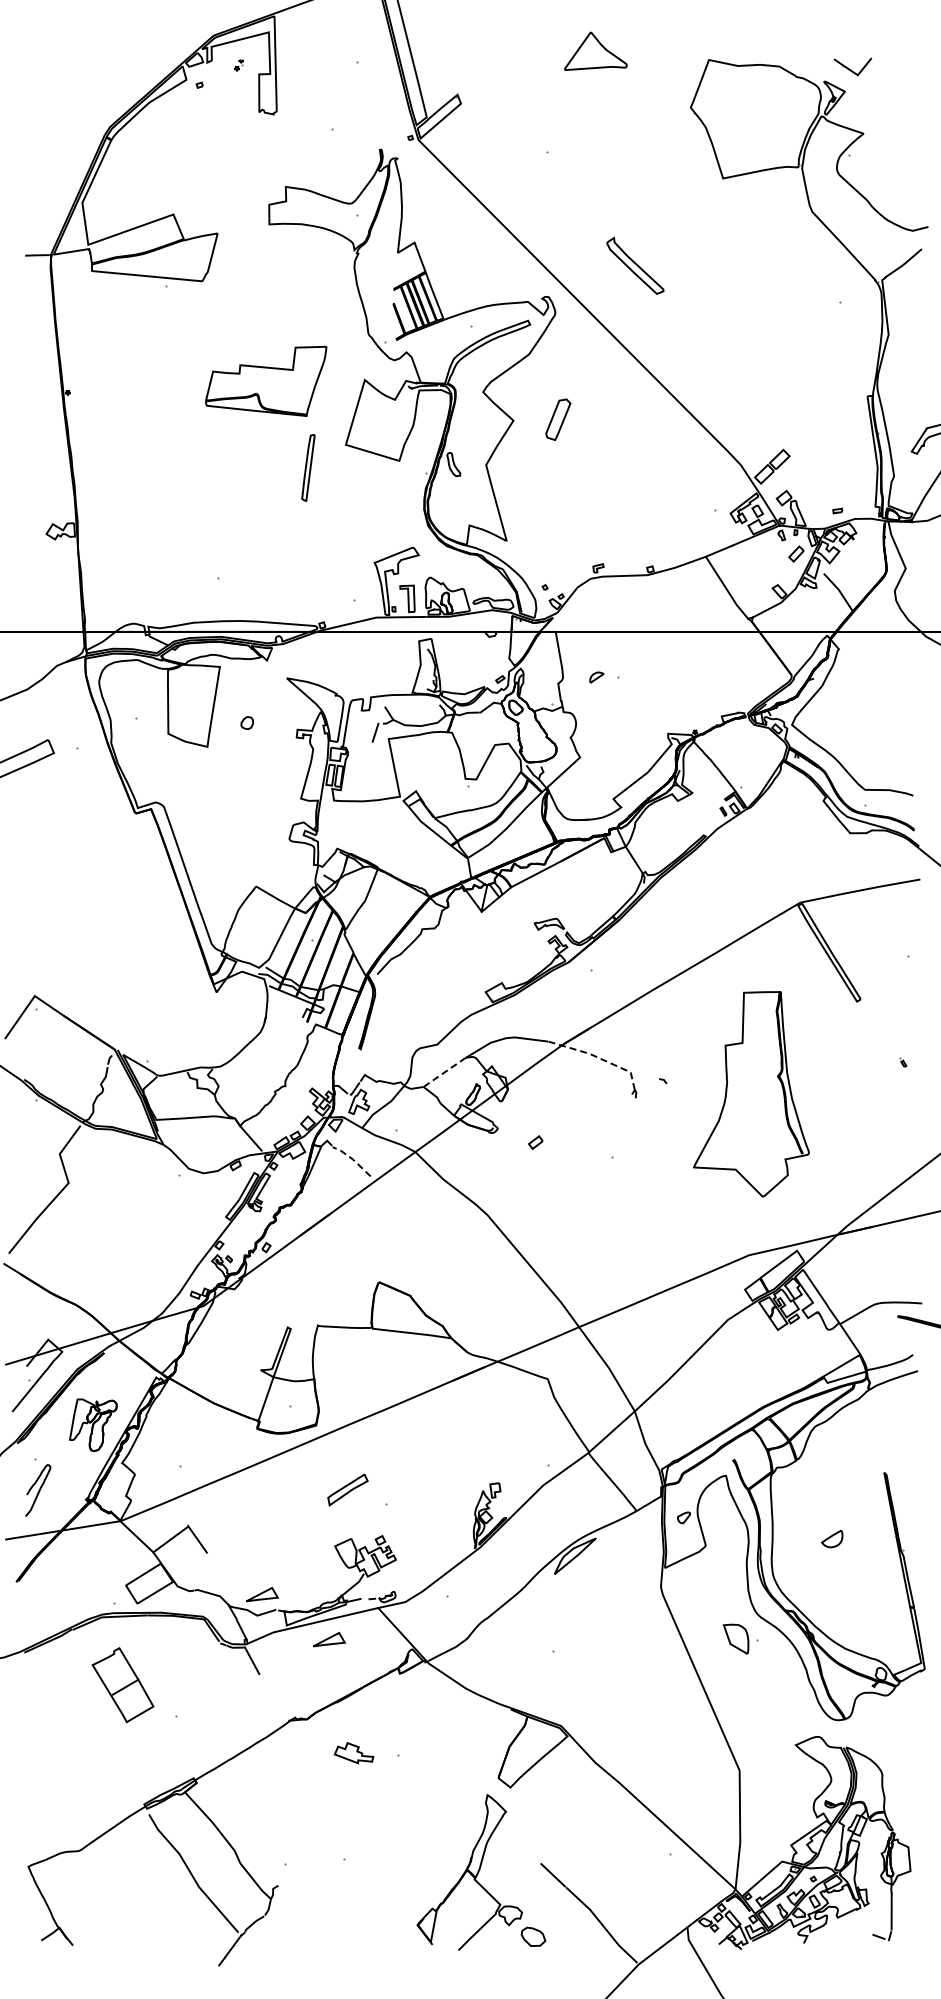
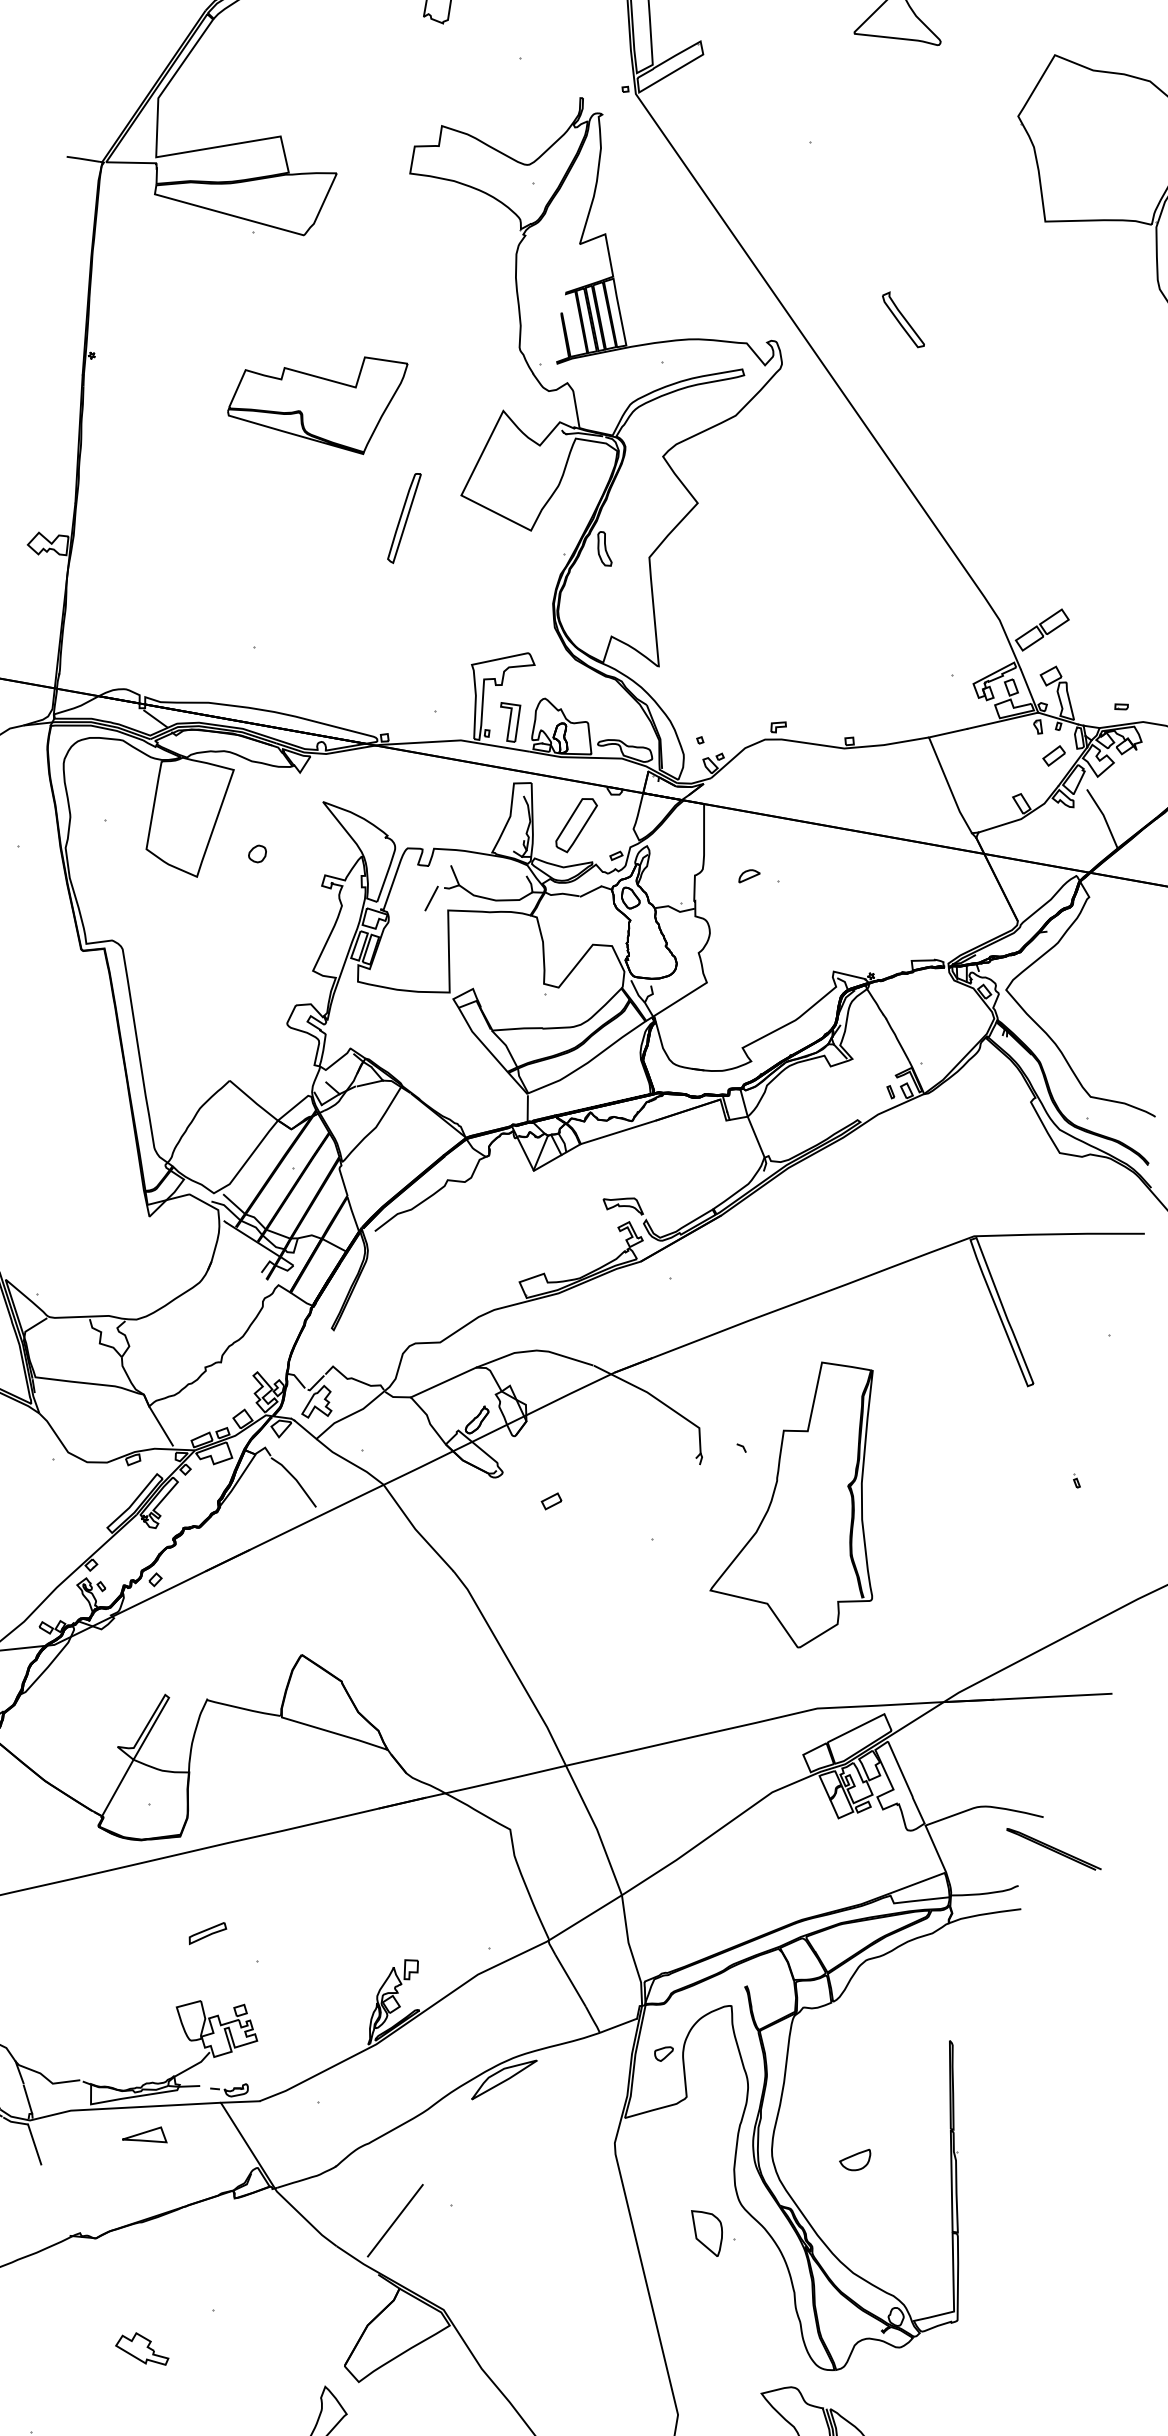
part: (635, 264) -> (903, 318), size x0.62
part: (266, 380) -> (316, 395), moved
part: (558, 419) -> (576, 824), moved
line: (599, 1058) -> (659, 1401), dashed -> solid
line: (444, 1072) -> (443, 1382), dashed -> solid
part: (751, 1094) -> (807, 1504), moved
line: (352, 1159) -> (295, 1479), dashed -> solid
part: (347, 1490) -> (207, 1933), size x0.62
part: (831, 1539) -> (853, 2159), moved
part: (262, 1594) -> (65, 2055), removed
line: (515, 1668) -> (394, 2219), added
part: (353, 1753) -> (142, 2348), moved

